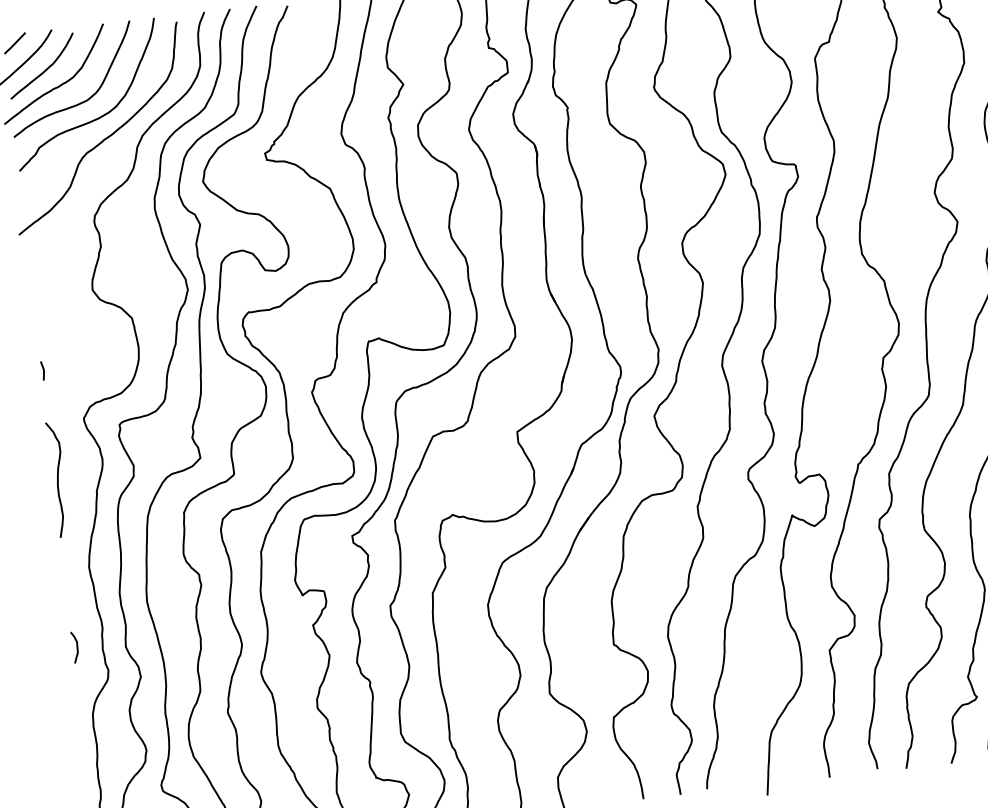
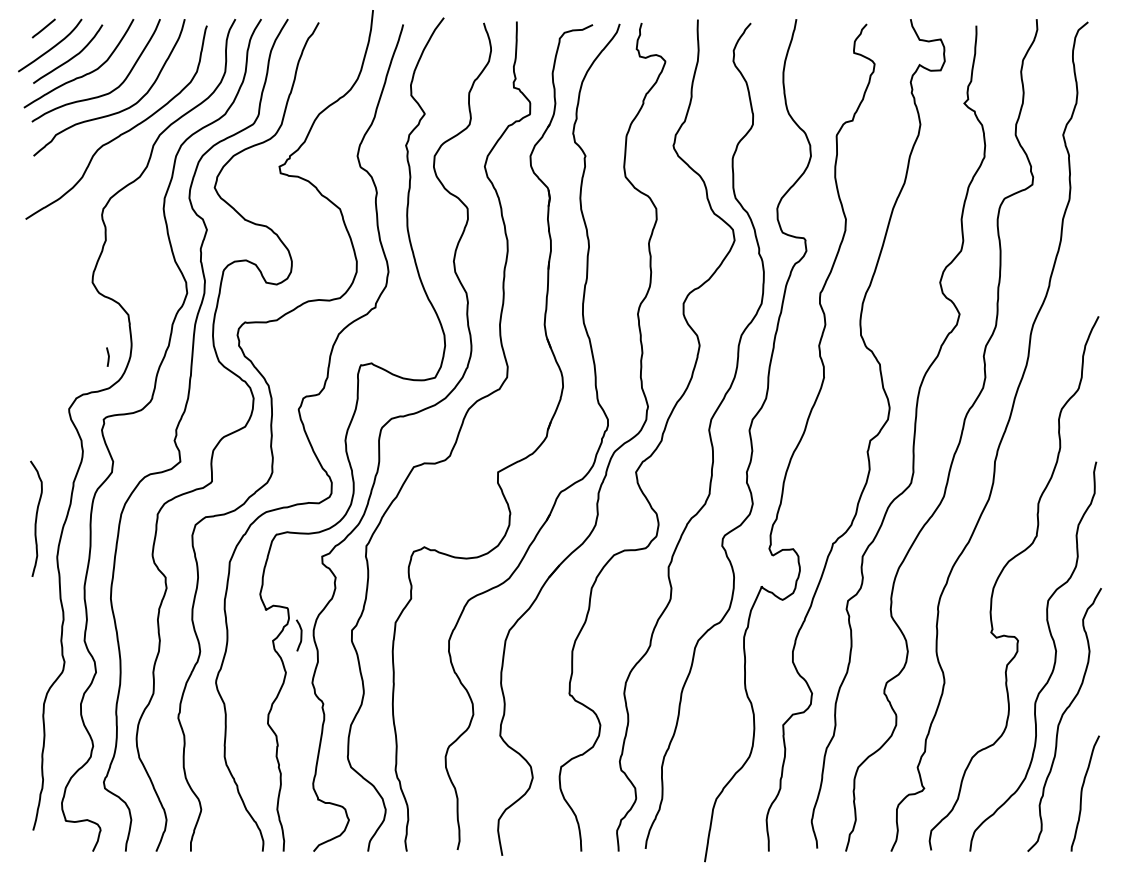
line: (42, 369) -> (107, 355), moved
curve: (58, 479) -> (36, 518), moved
curve: (76, 647) -> (300, 635), moved

